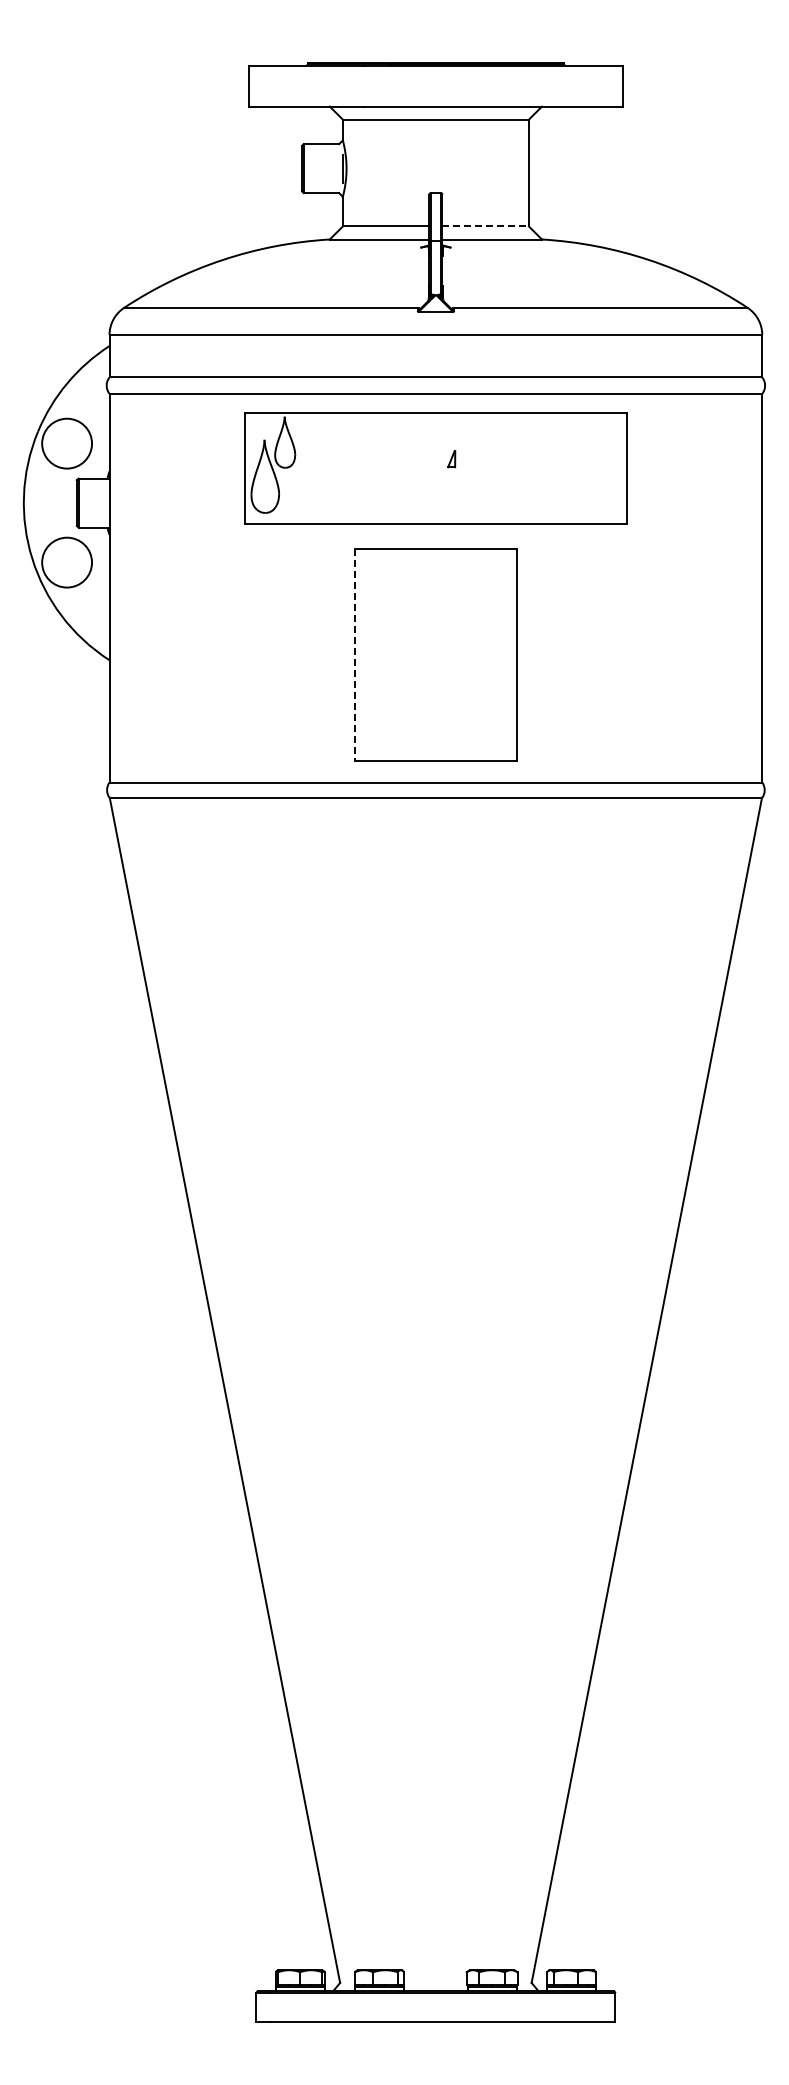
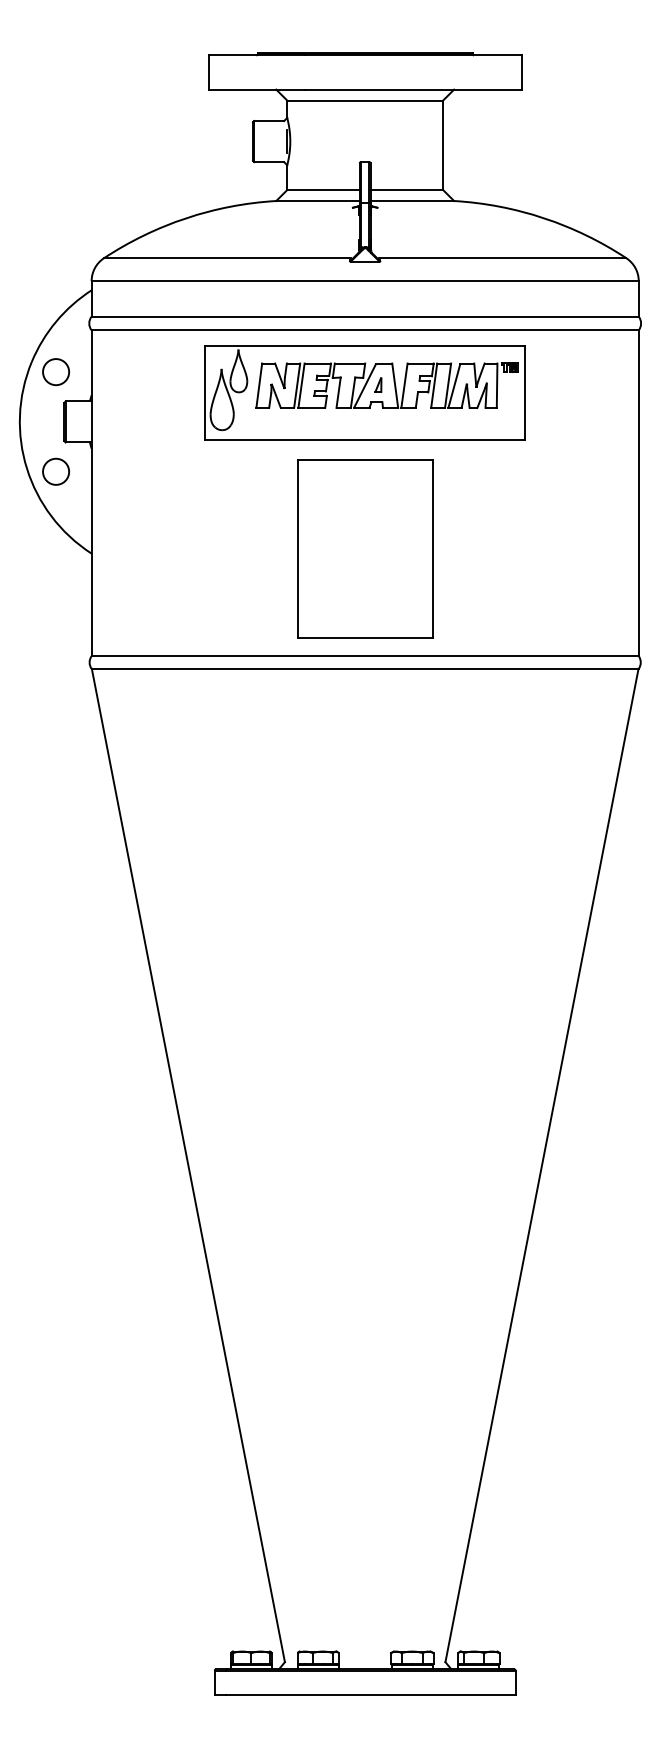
line: (486, 226) -> (407, 190), dashed -> solid
circle: (66, 443) -> (55, 371), size x0.62
part: (461, 459) -> (386, 385), added
circle: (66, 562) -> (55, 471), size x0.62
line: (355, 655) -> (297, 549), dashed -> solid

